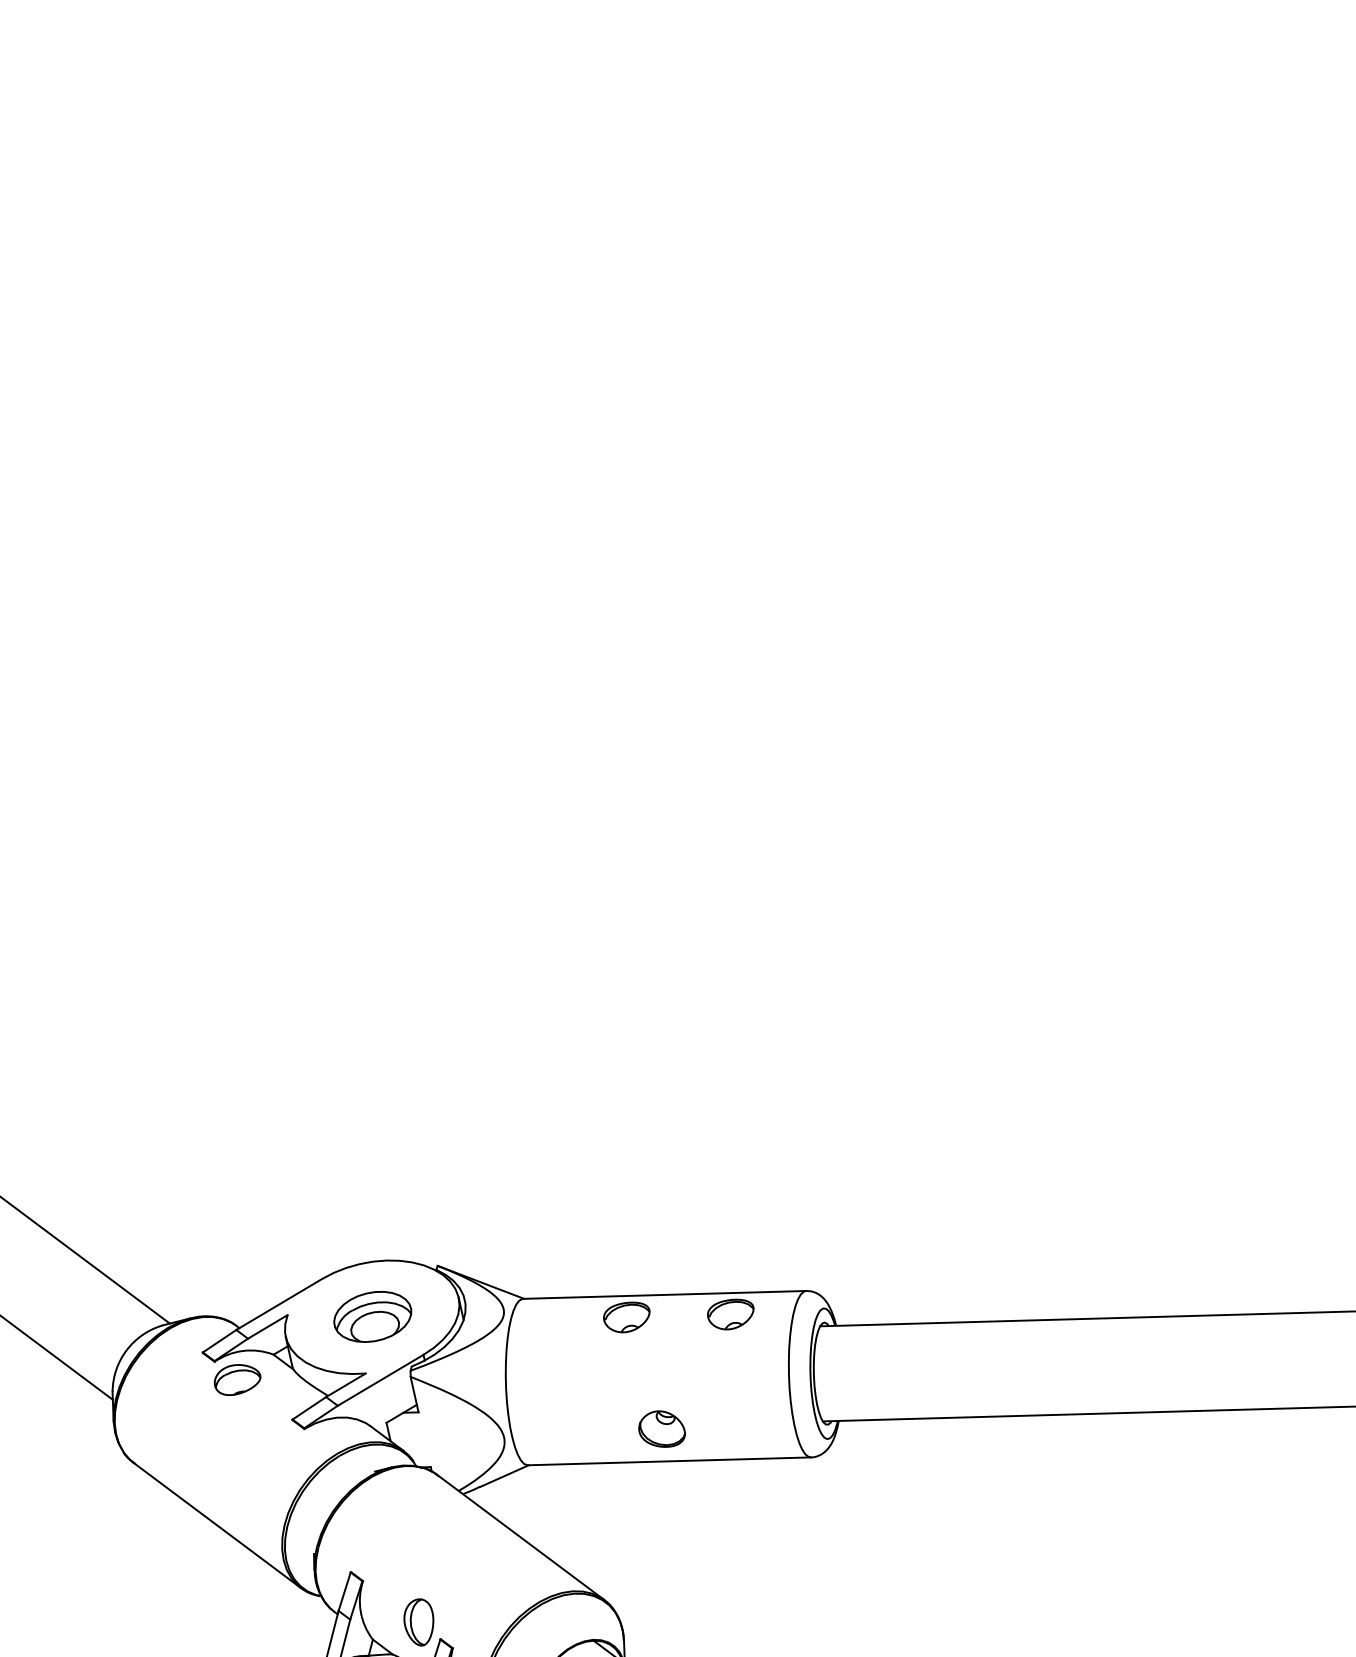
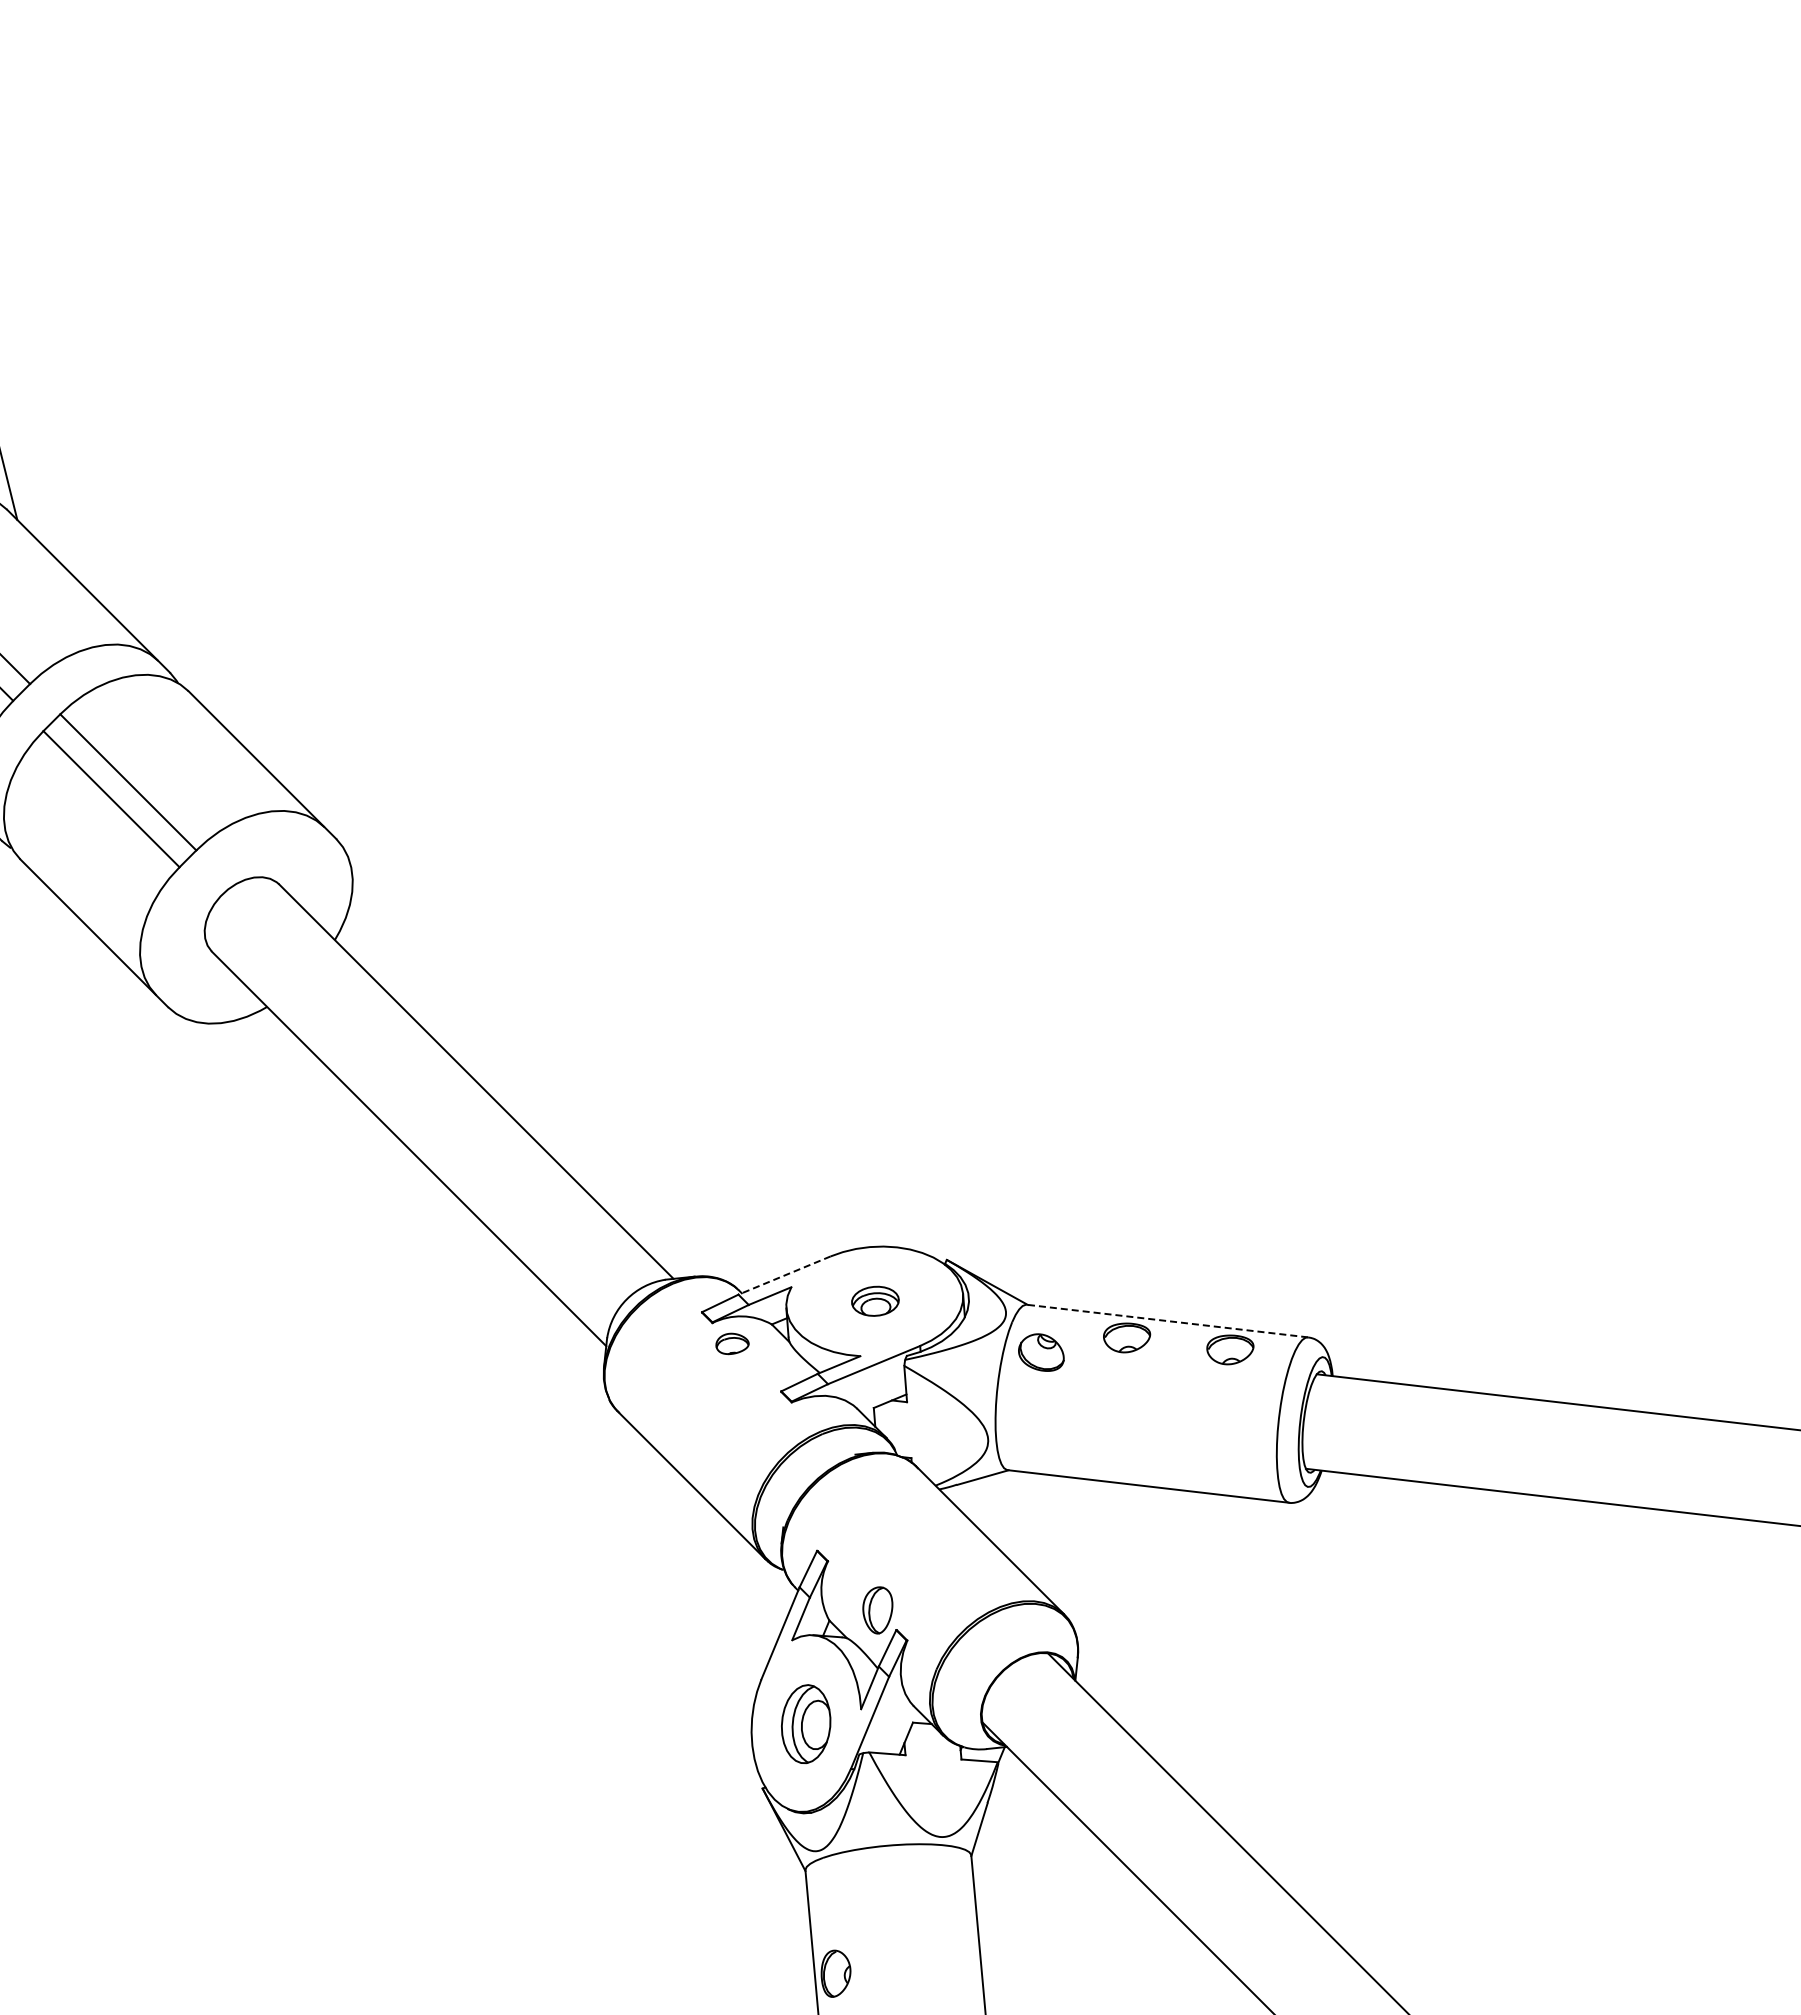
line: (664, 1295) -> (1167, 1321), solid -> dashed
line: (279, 1304) -> (784, 1275), solid -> dashed
part: (372, 1317) -> (875, 1301), size x0.6
part: (237, 1379) -> (732, 1343), size x0.7
part: (661, 1429) -> (1041, 1352), moved

